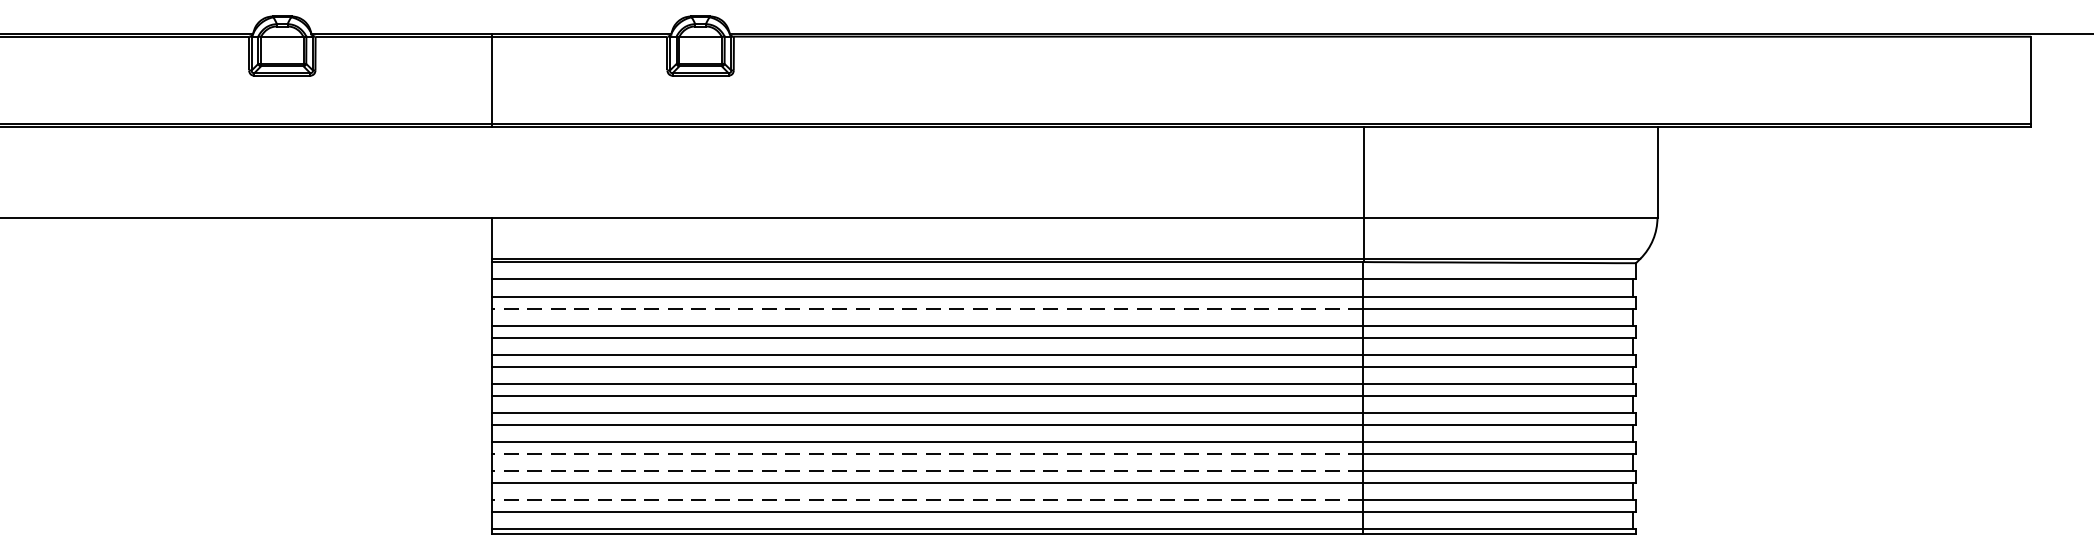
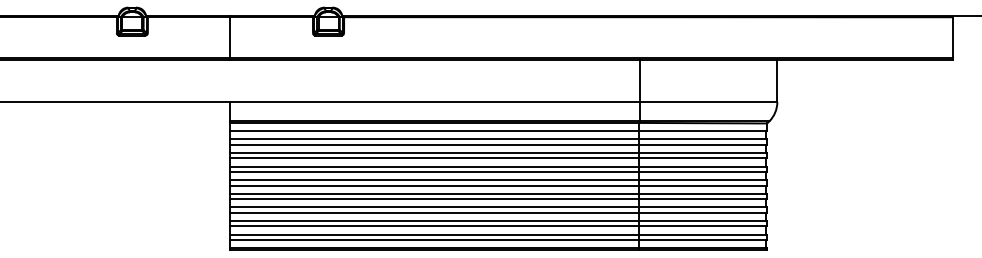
line: (926, 308) -> (434, 144), dashed -> solid
line: (926, 453) -> (434, 212), dashed -> solid
line: (926, 472) -> (434, 221), dashed -> solid
line: (926, 499) -> (434, 234), dashed -> solid

